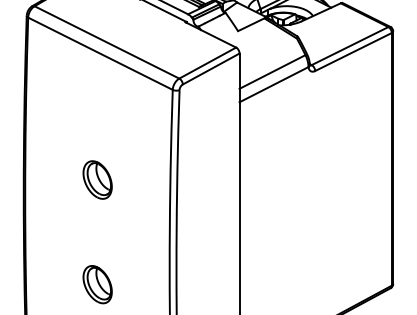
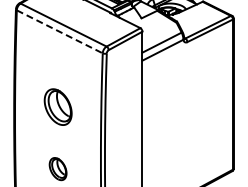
line: (101, 54) -> (60, 32), solid -> dashed
part: (96, 179) -> (57, 106), size x1.6

